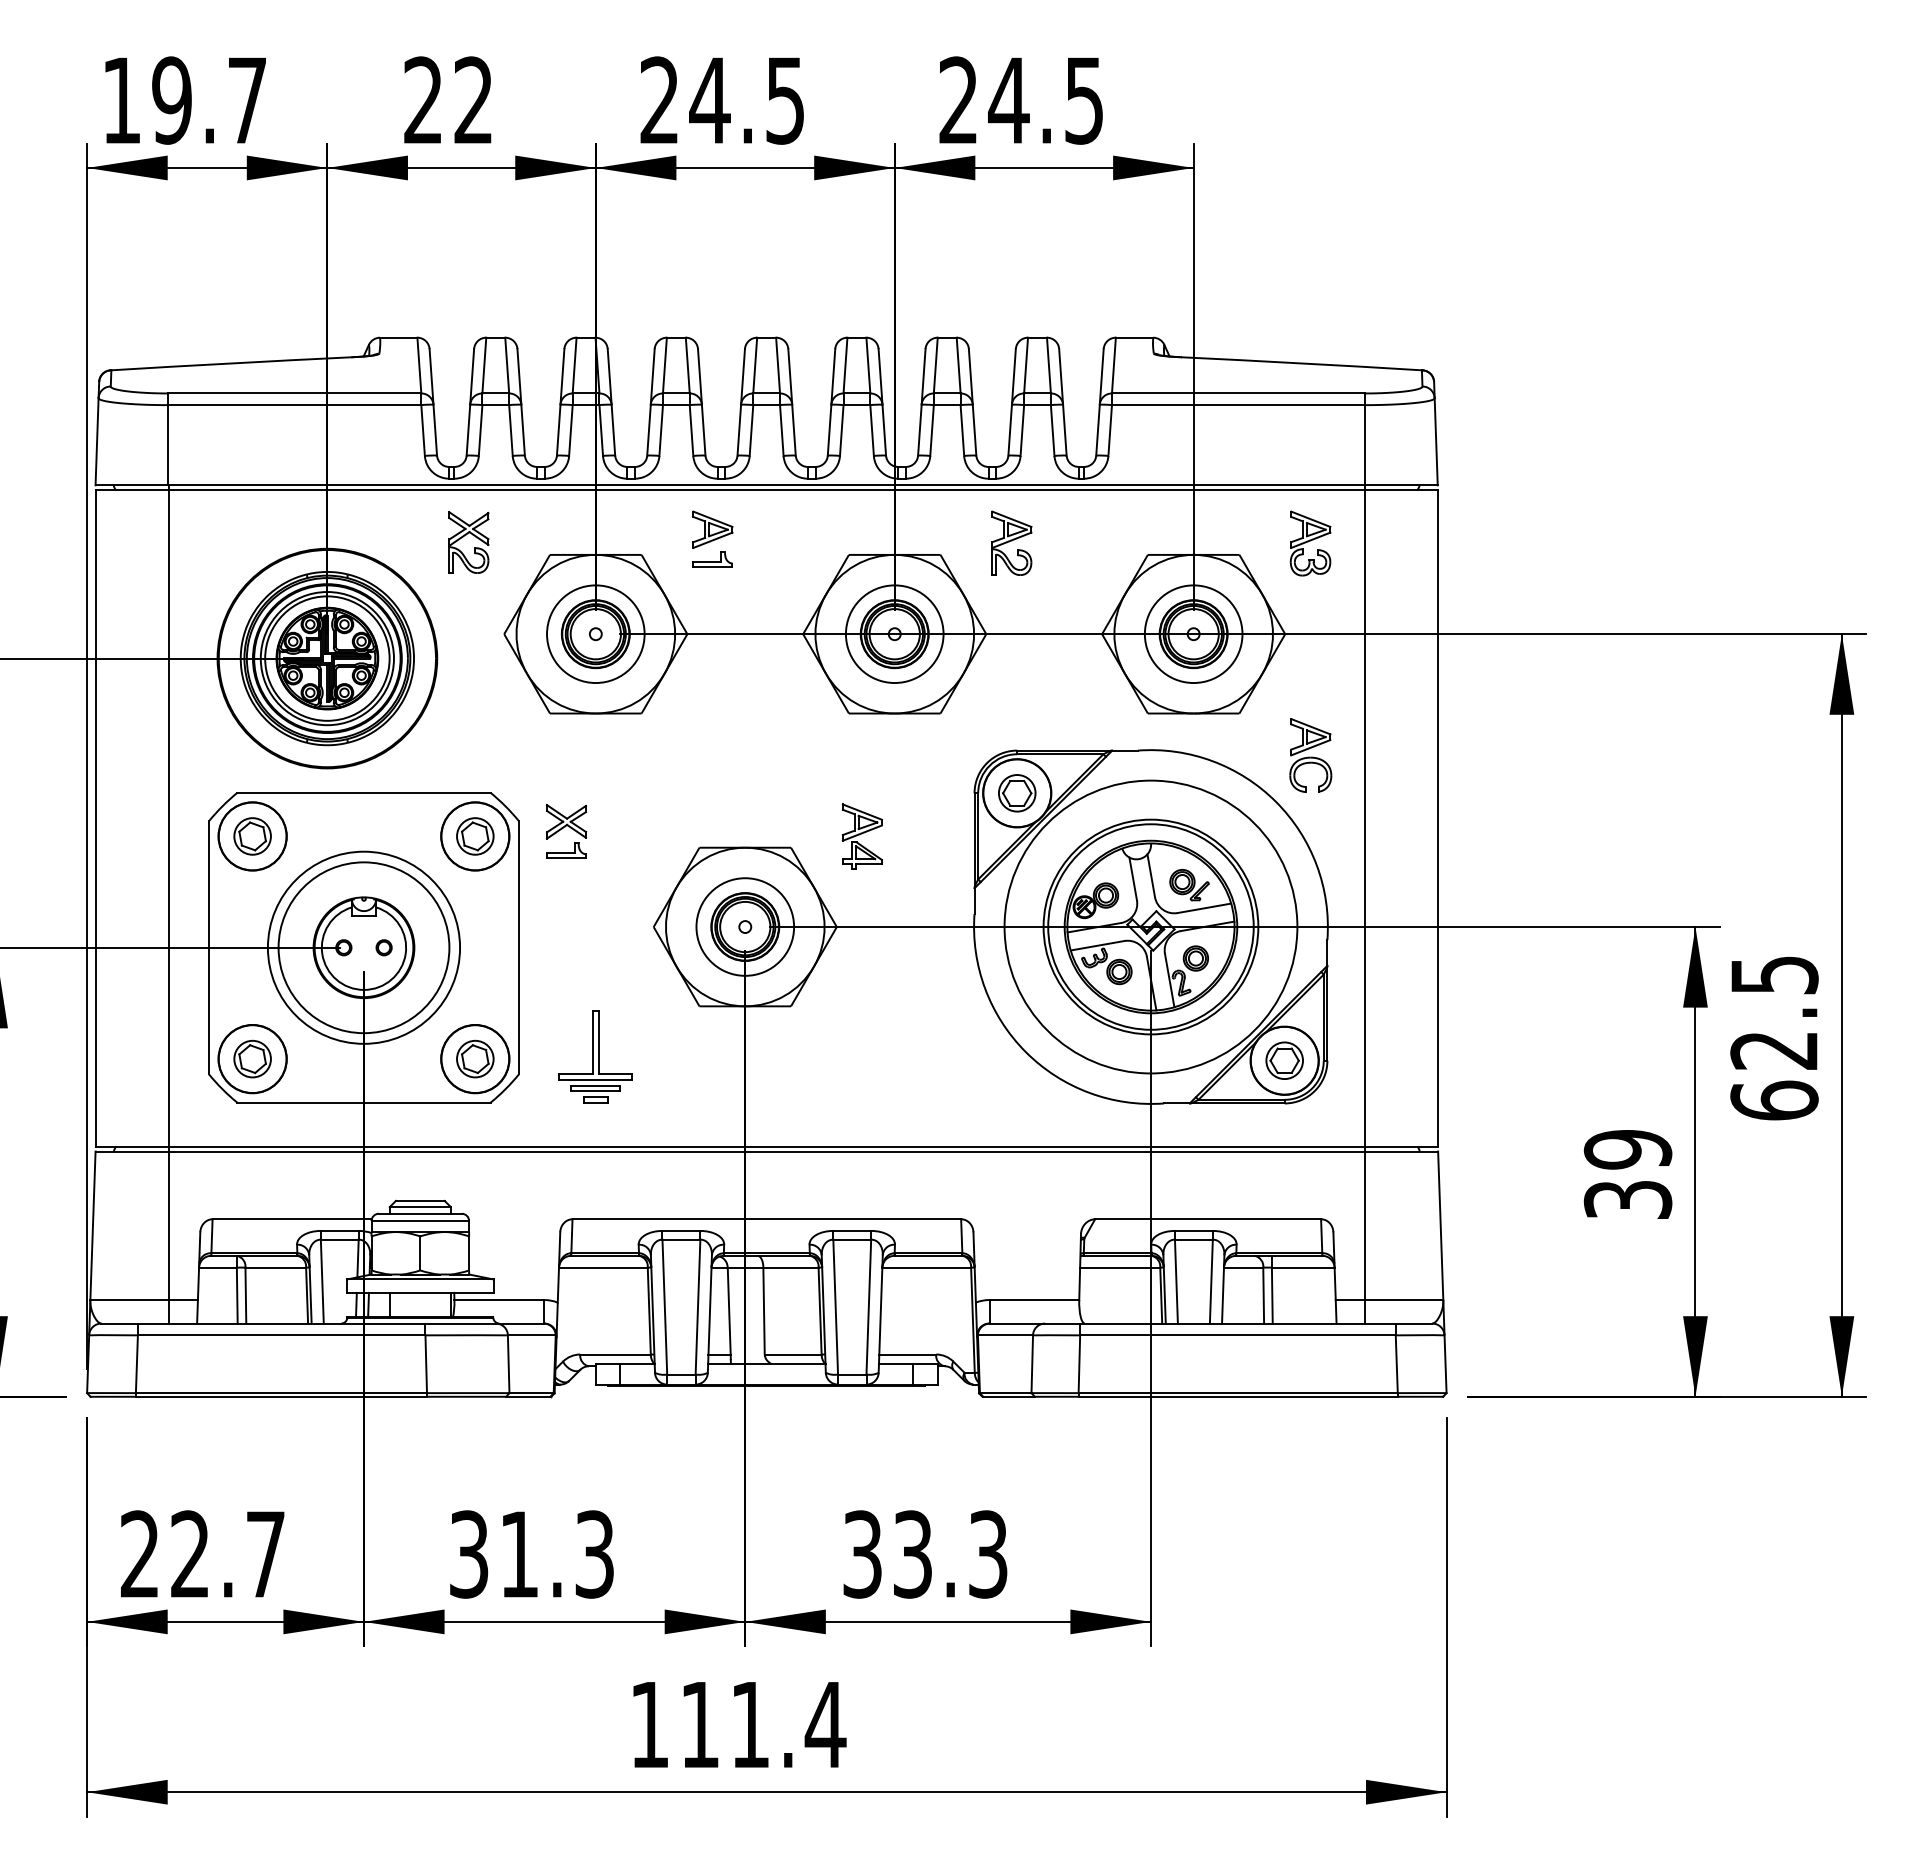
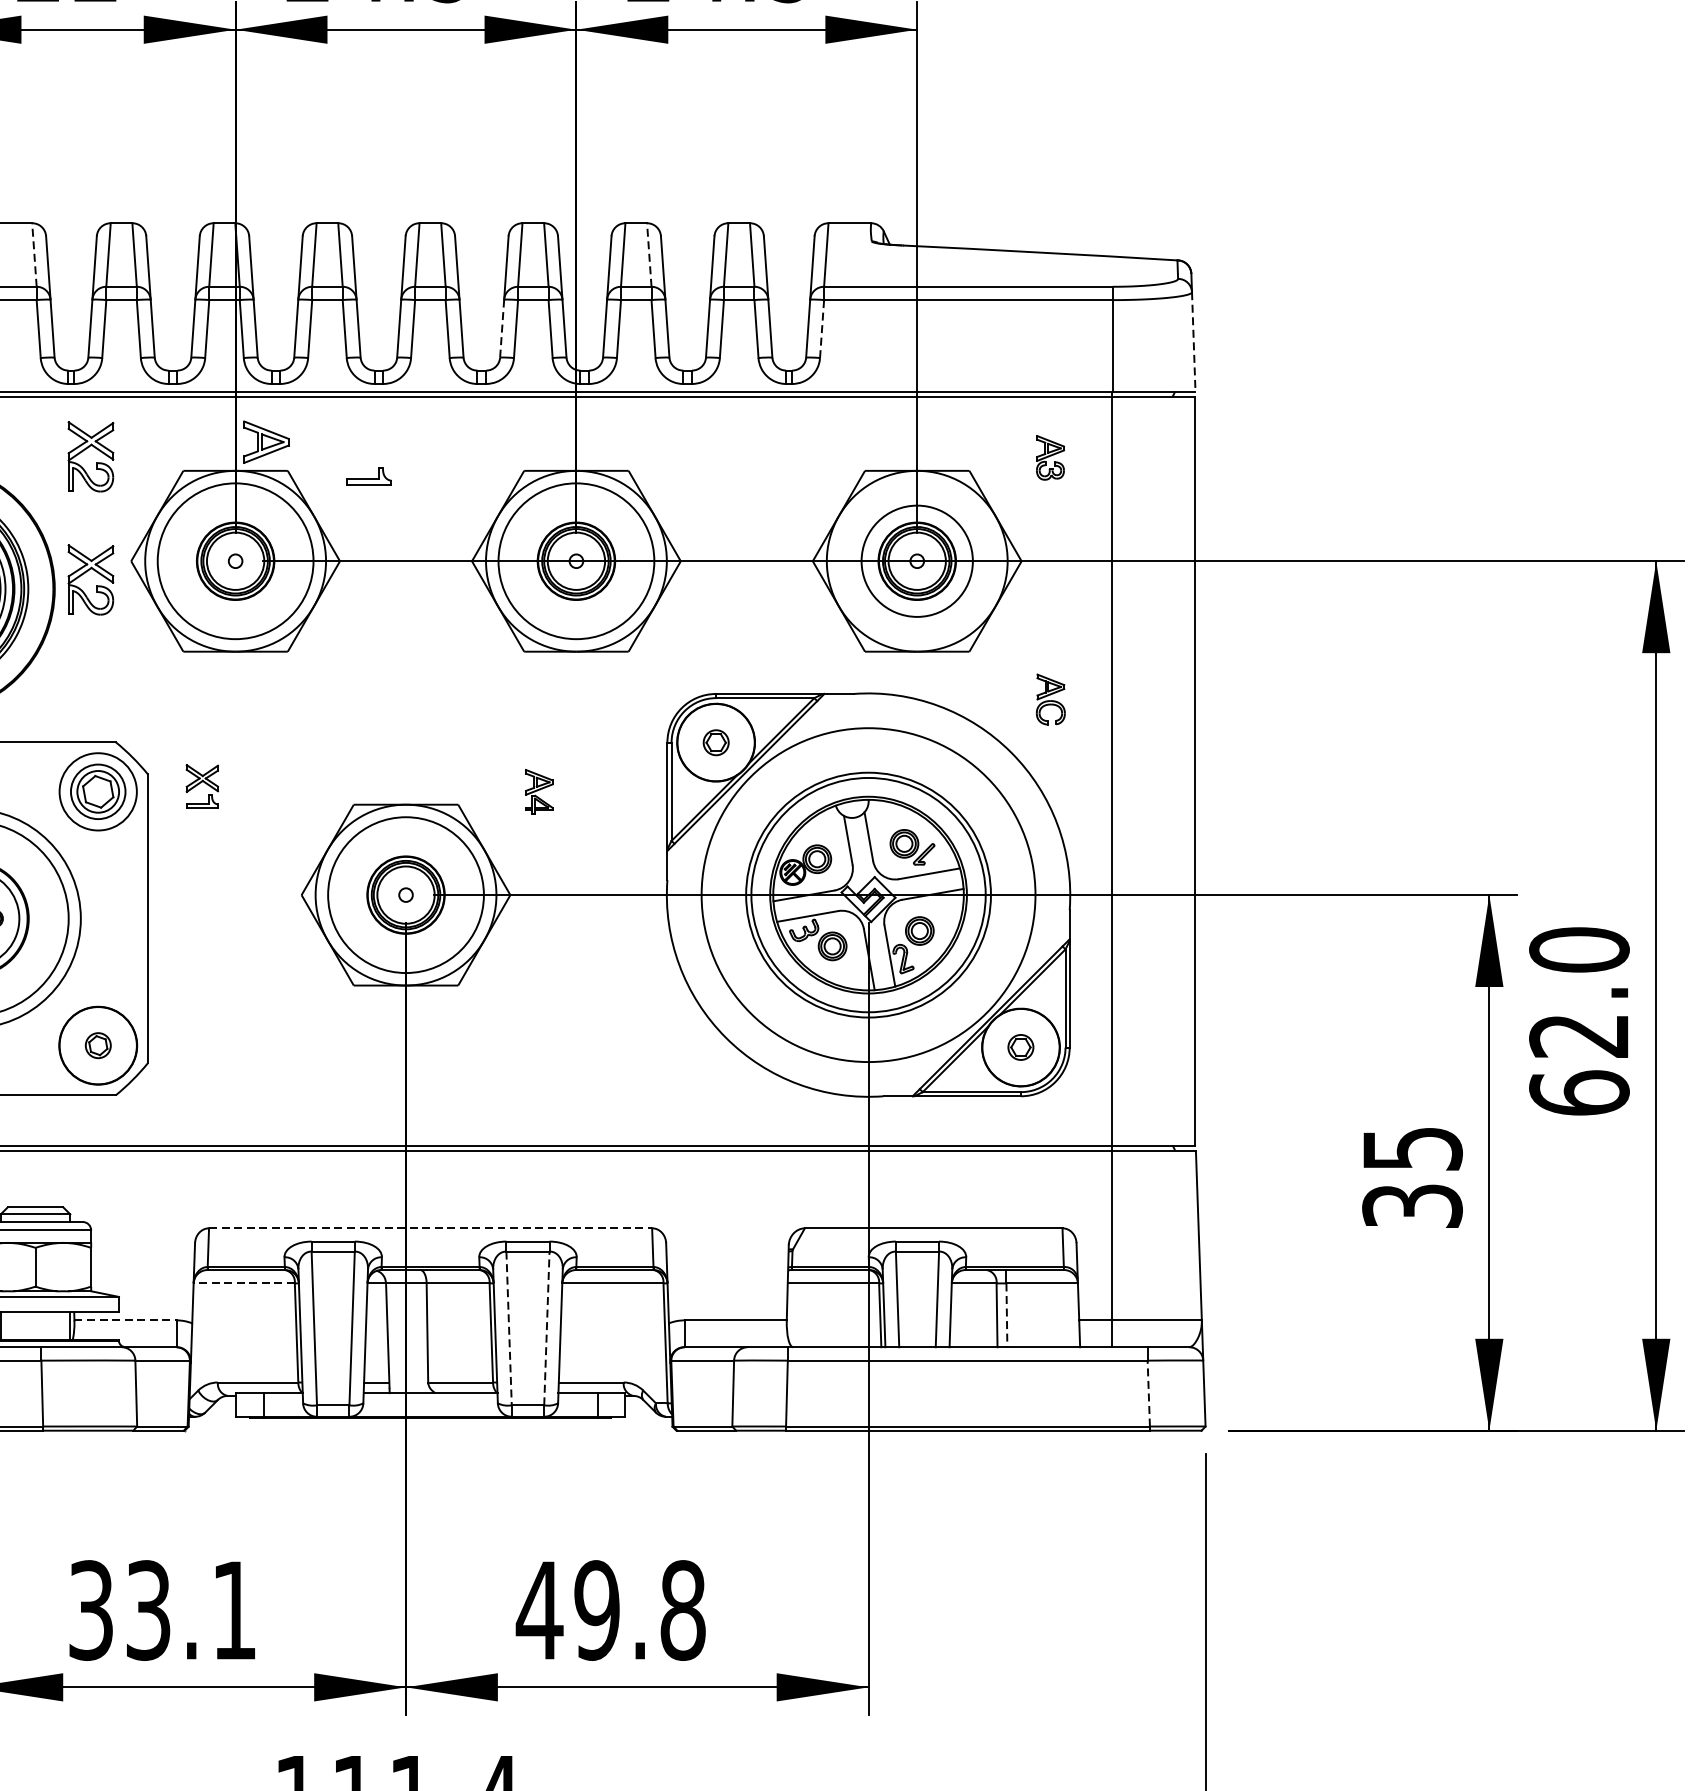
line: (419, 365) -> (34, 254), solid -> dashed
line: (958, 365) -> (649, 254), solid -> dashed
line: (829, 429) -> (502, 327), solid -> dashed
line: (1110, 431) -> (822, 330), solid -> dashed
line: (1436, 441) -> (1194, 341), solid -> dashed
part: (712, 529) -> (266, 441), moved
part: (1011, 542) -> (709, 456), removed
part: (1310, 543) -> (1050, 457), size x0.6
circle: (595, 634) -> (235, 561), size x1.4
circle: (894, 634) -> (576, 561), size x1.4
part: (463, 645) -> (84, 574), added
part: (1310, 755) -> (1050, 699), size x0.6
part: (1017, 793) -> (716, 742), size x0.6
part: (566, 831) -> (202, 786), size x0.7
circle: (475, 836) -> (98, 791), size x0.7
part: (861, 836) -> (538, 791), size x0.6
circle: (745, 926) -> (406, 894), size x1.4
text: (1774, 974) -> (1579, 949), 62.5 -> 62.0
part: (595, 1056) -> (235, 1042), removed
part: (475, 1058) -> (98, 1045), size x0.6
part: (1284, 1060) -> (1020, 1047), size x0.6
text: (1627, 1149) -> (1411, 1148), 39 -> 35
line: (767, 1219) -> (431, 1228), solid -> dashed
line: (602, 1267) -> (243, 1283), solid -> dashed
line: (1272, 1295) -> (1007, 1315), solid -> dashed
line: (499, 1300) -> (125, 1320), solid -> dashed
line: (868, 1306) -> (546, 1327), solid -> dashed
line: (835, 1307) -> (508, 1328), solid -> dashed
line: (1396, 1364) -> (1148, 1393), solid -> dashed
text: (556, 1554) -> (190, 1610), 31.3 -> 33.1
text: (924, 1554) -> (610, 1610), 33.3 -> 49.8

